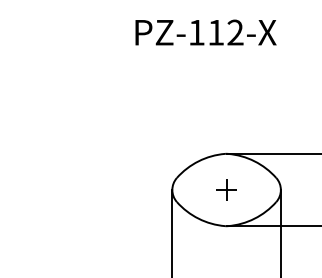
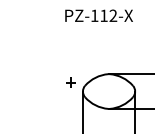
part: (225, 189) -> (70, 82), moved

